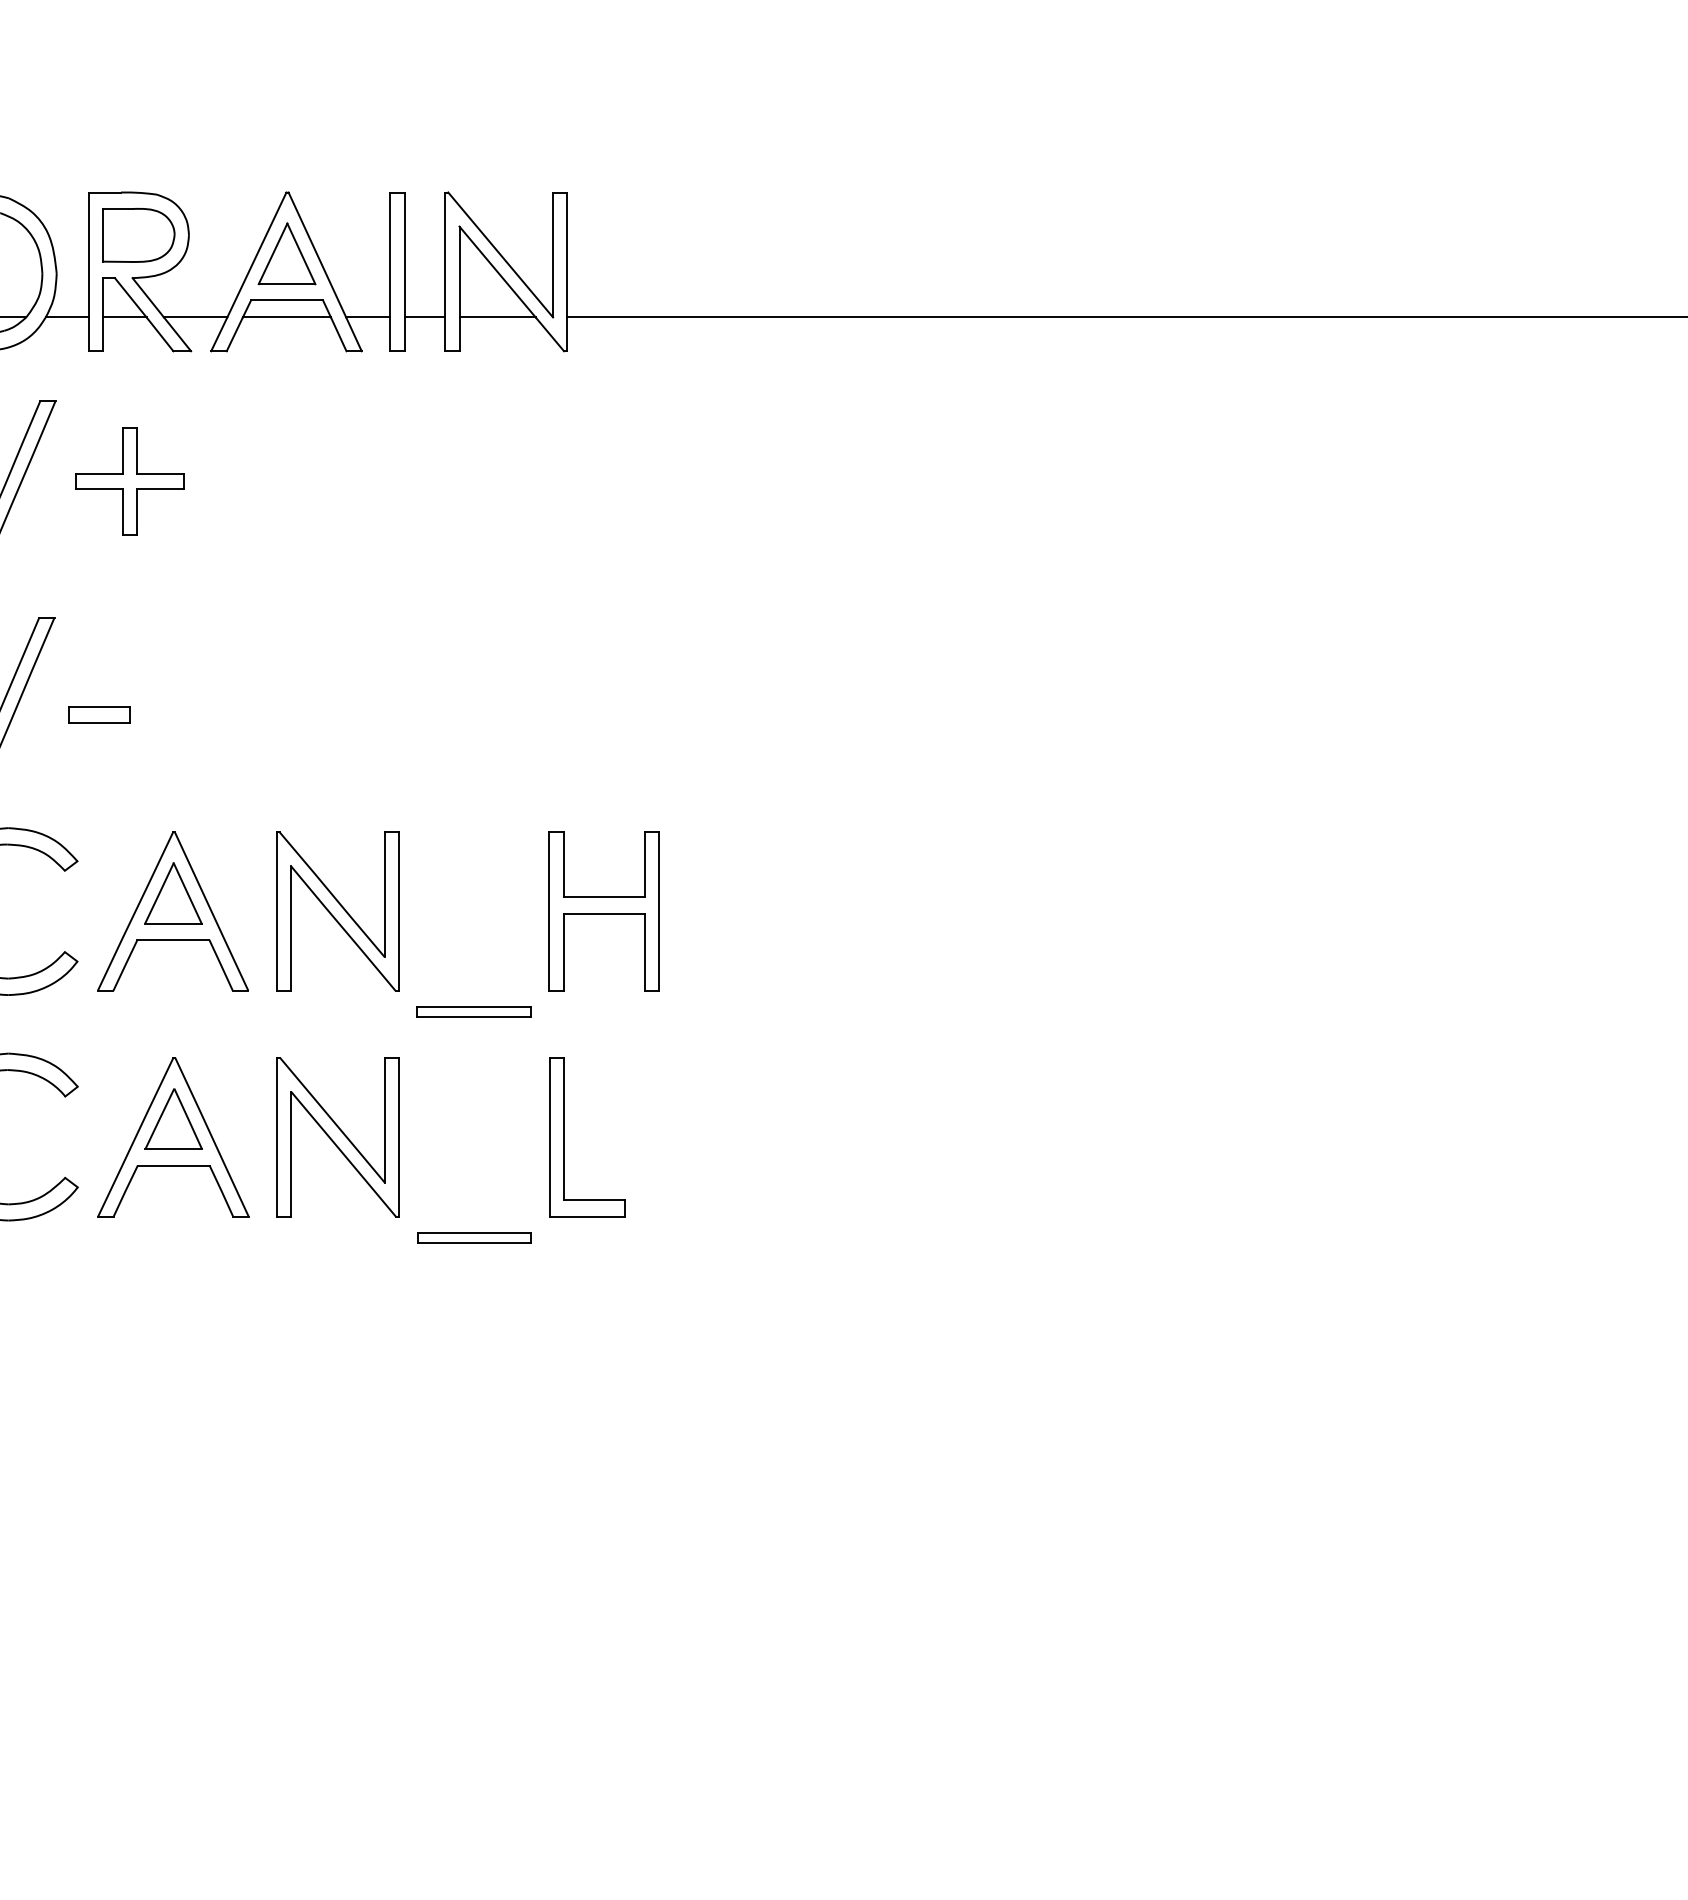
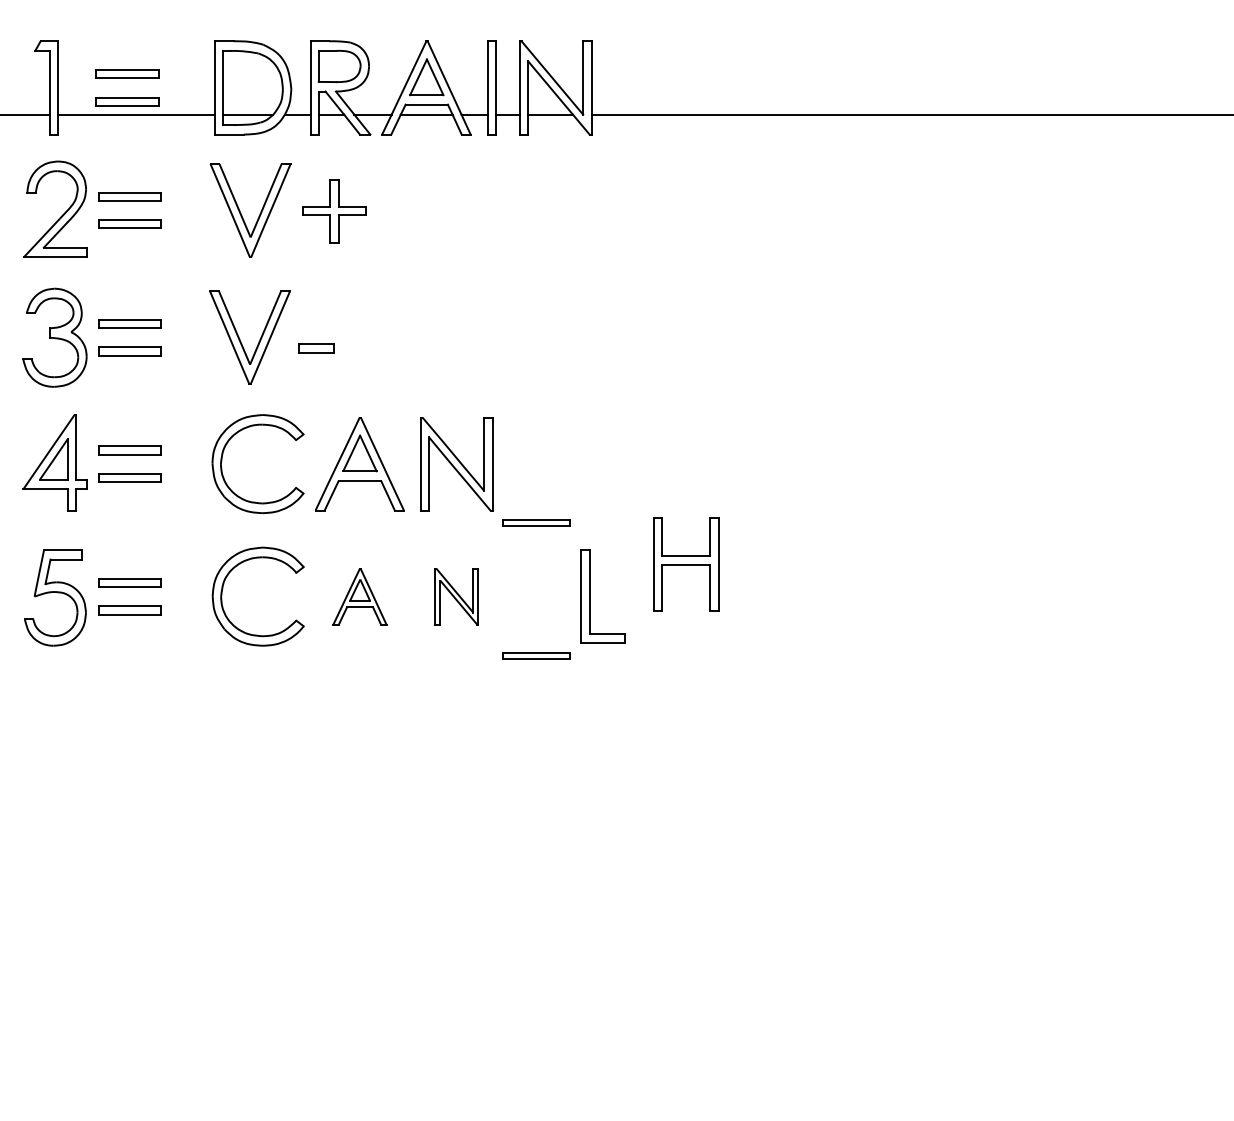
part: (604, 912) -> (686, 564), moved
part: (172, 1136) -> (359, 596), size x0.6
part: (337, 1136) -> (456, 596), size x0.6

